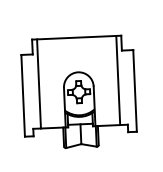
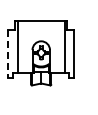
line: (23, 97) -> (8, 54), solid -> dashed

